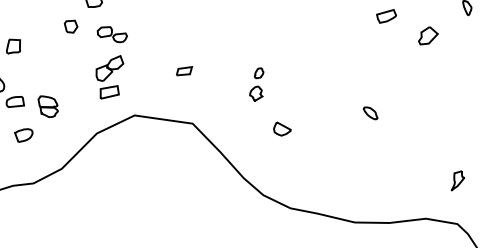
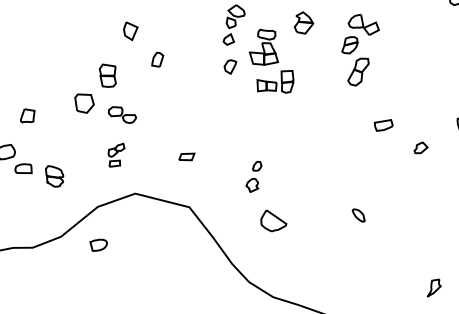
part: (70, 25) -> (83, 102), size x1.6
part: (427, 35) -> (420, 147), size x0.7
part: (110, 77) -> (116, 155), size x0.6
part: (282, 129) -> (273, 221), size x1.6
part: (23, 134) -> (98, 244), moved

